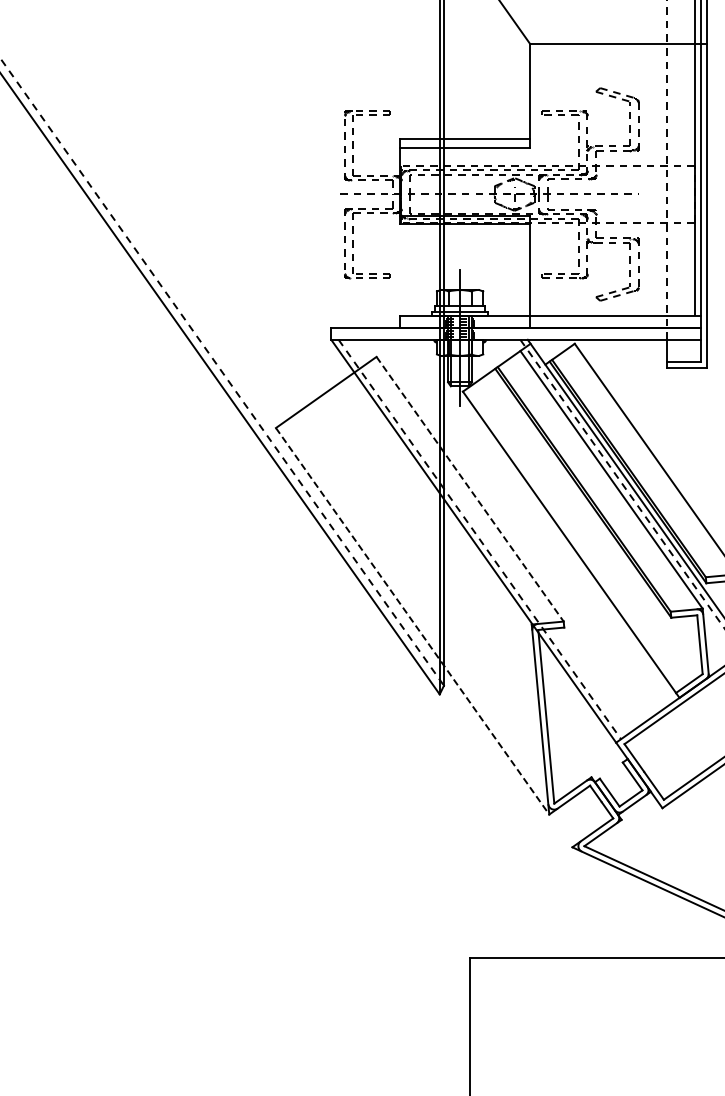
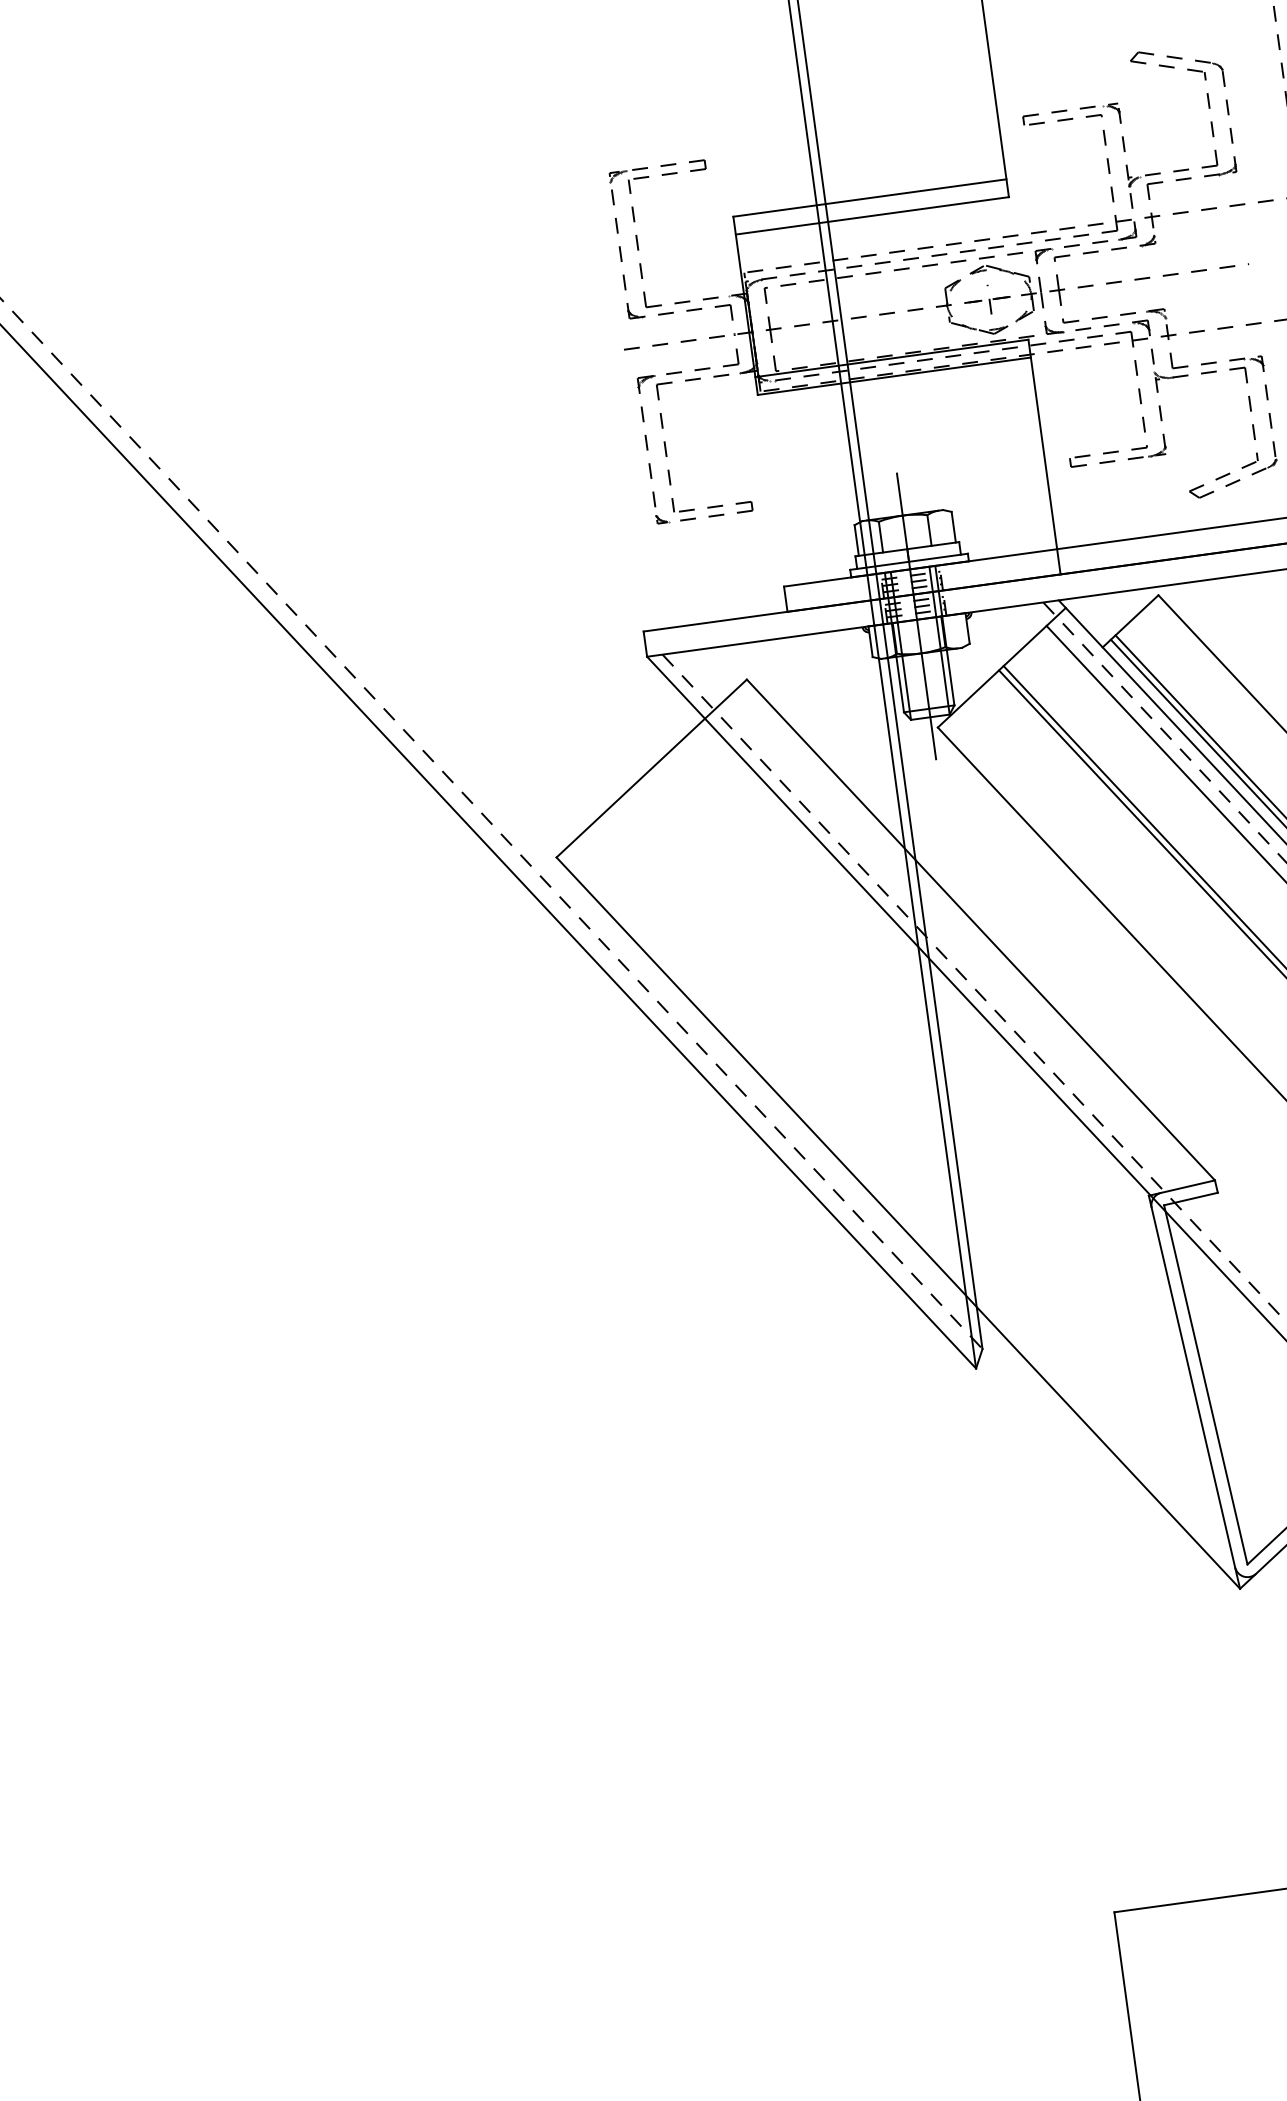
line: (470, 489) -> (981, 930), dashed -> solid
line: (412, 621) -> (898, 1223), dashed -> solid

